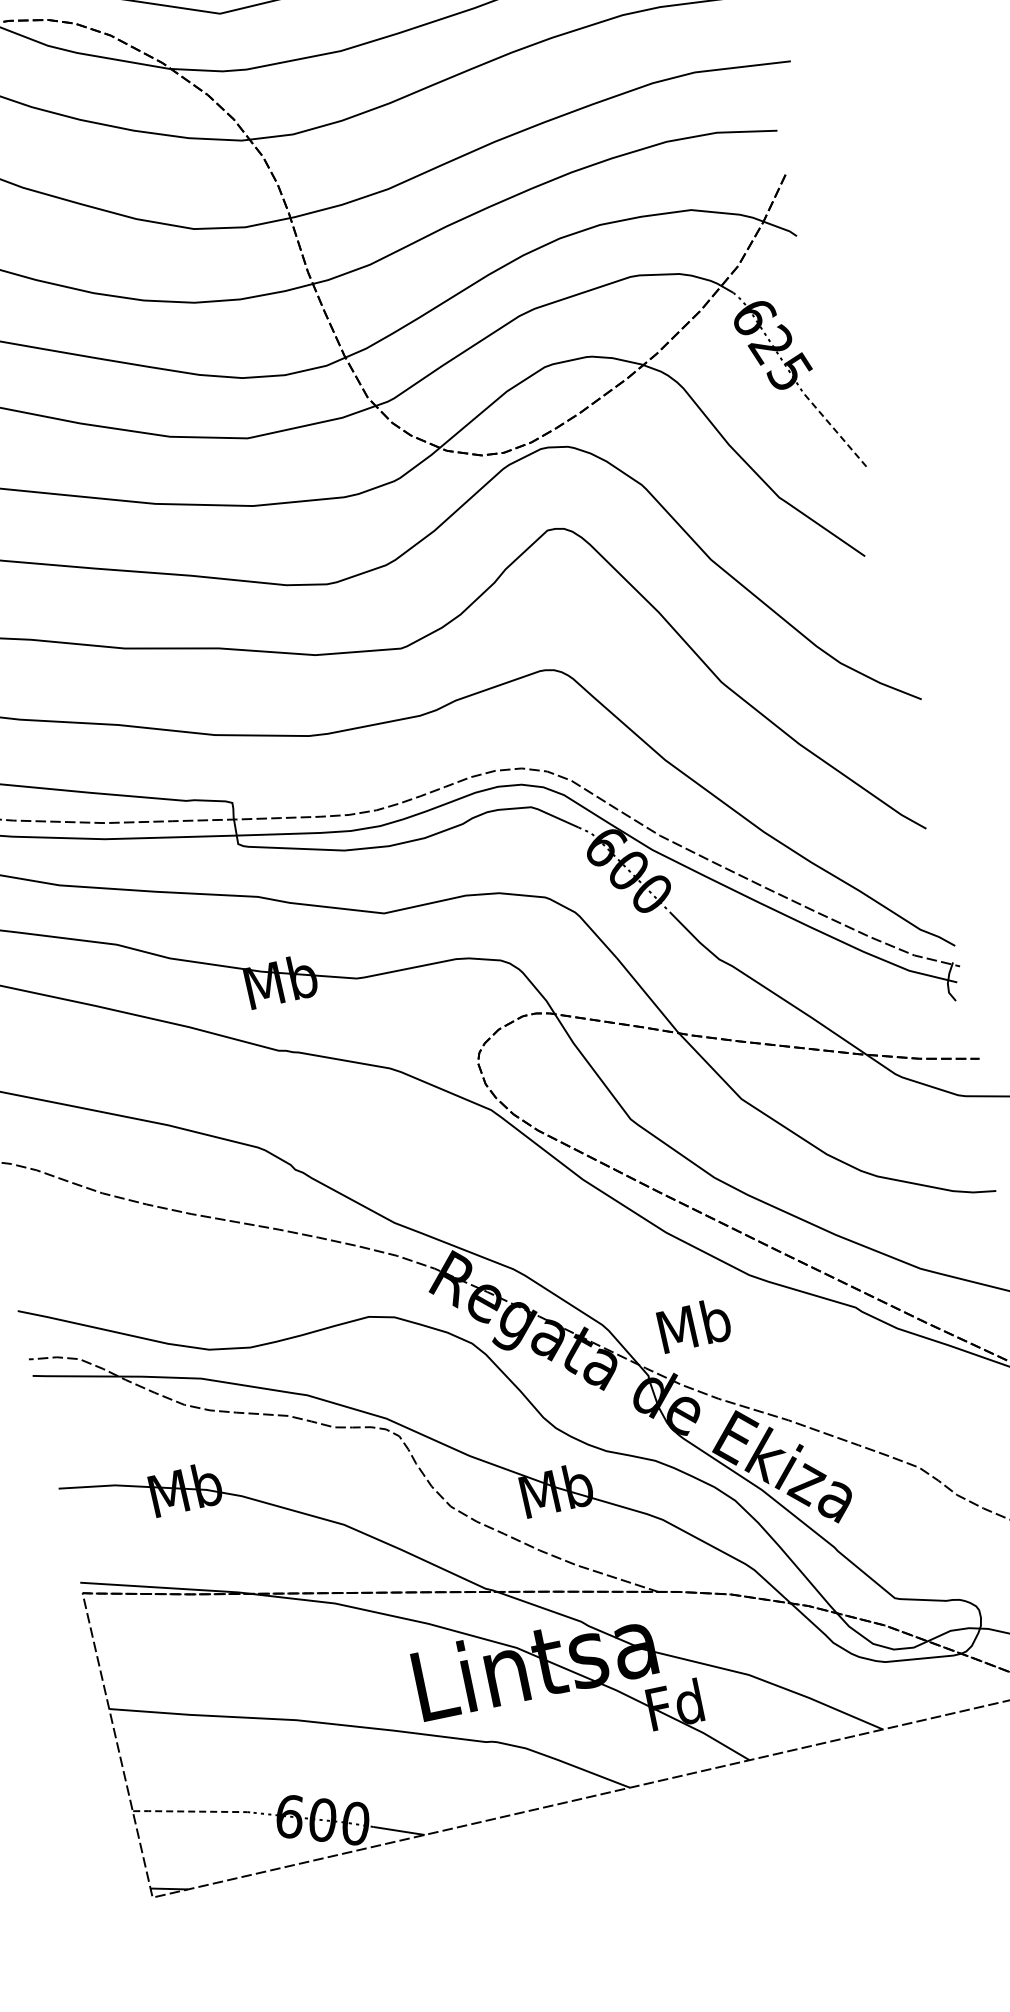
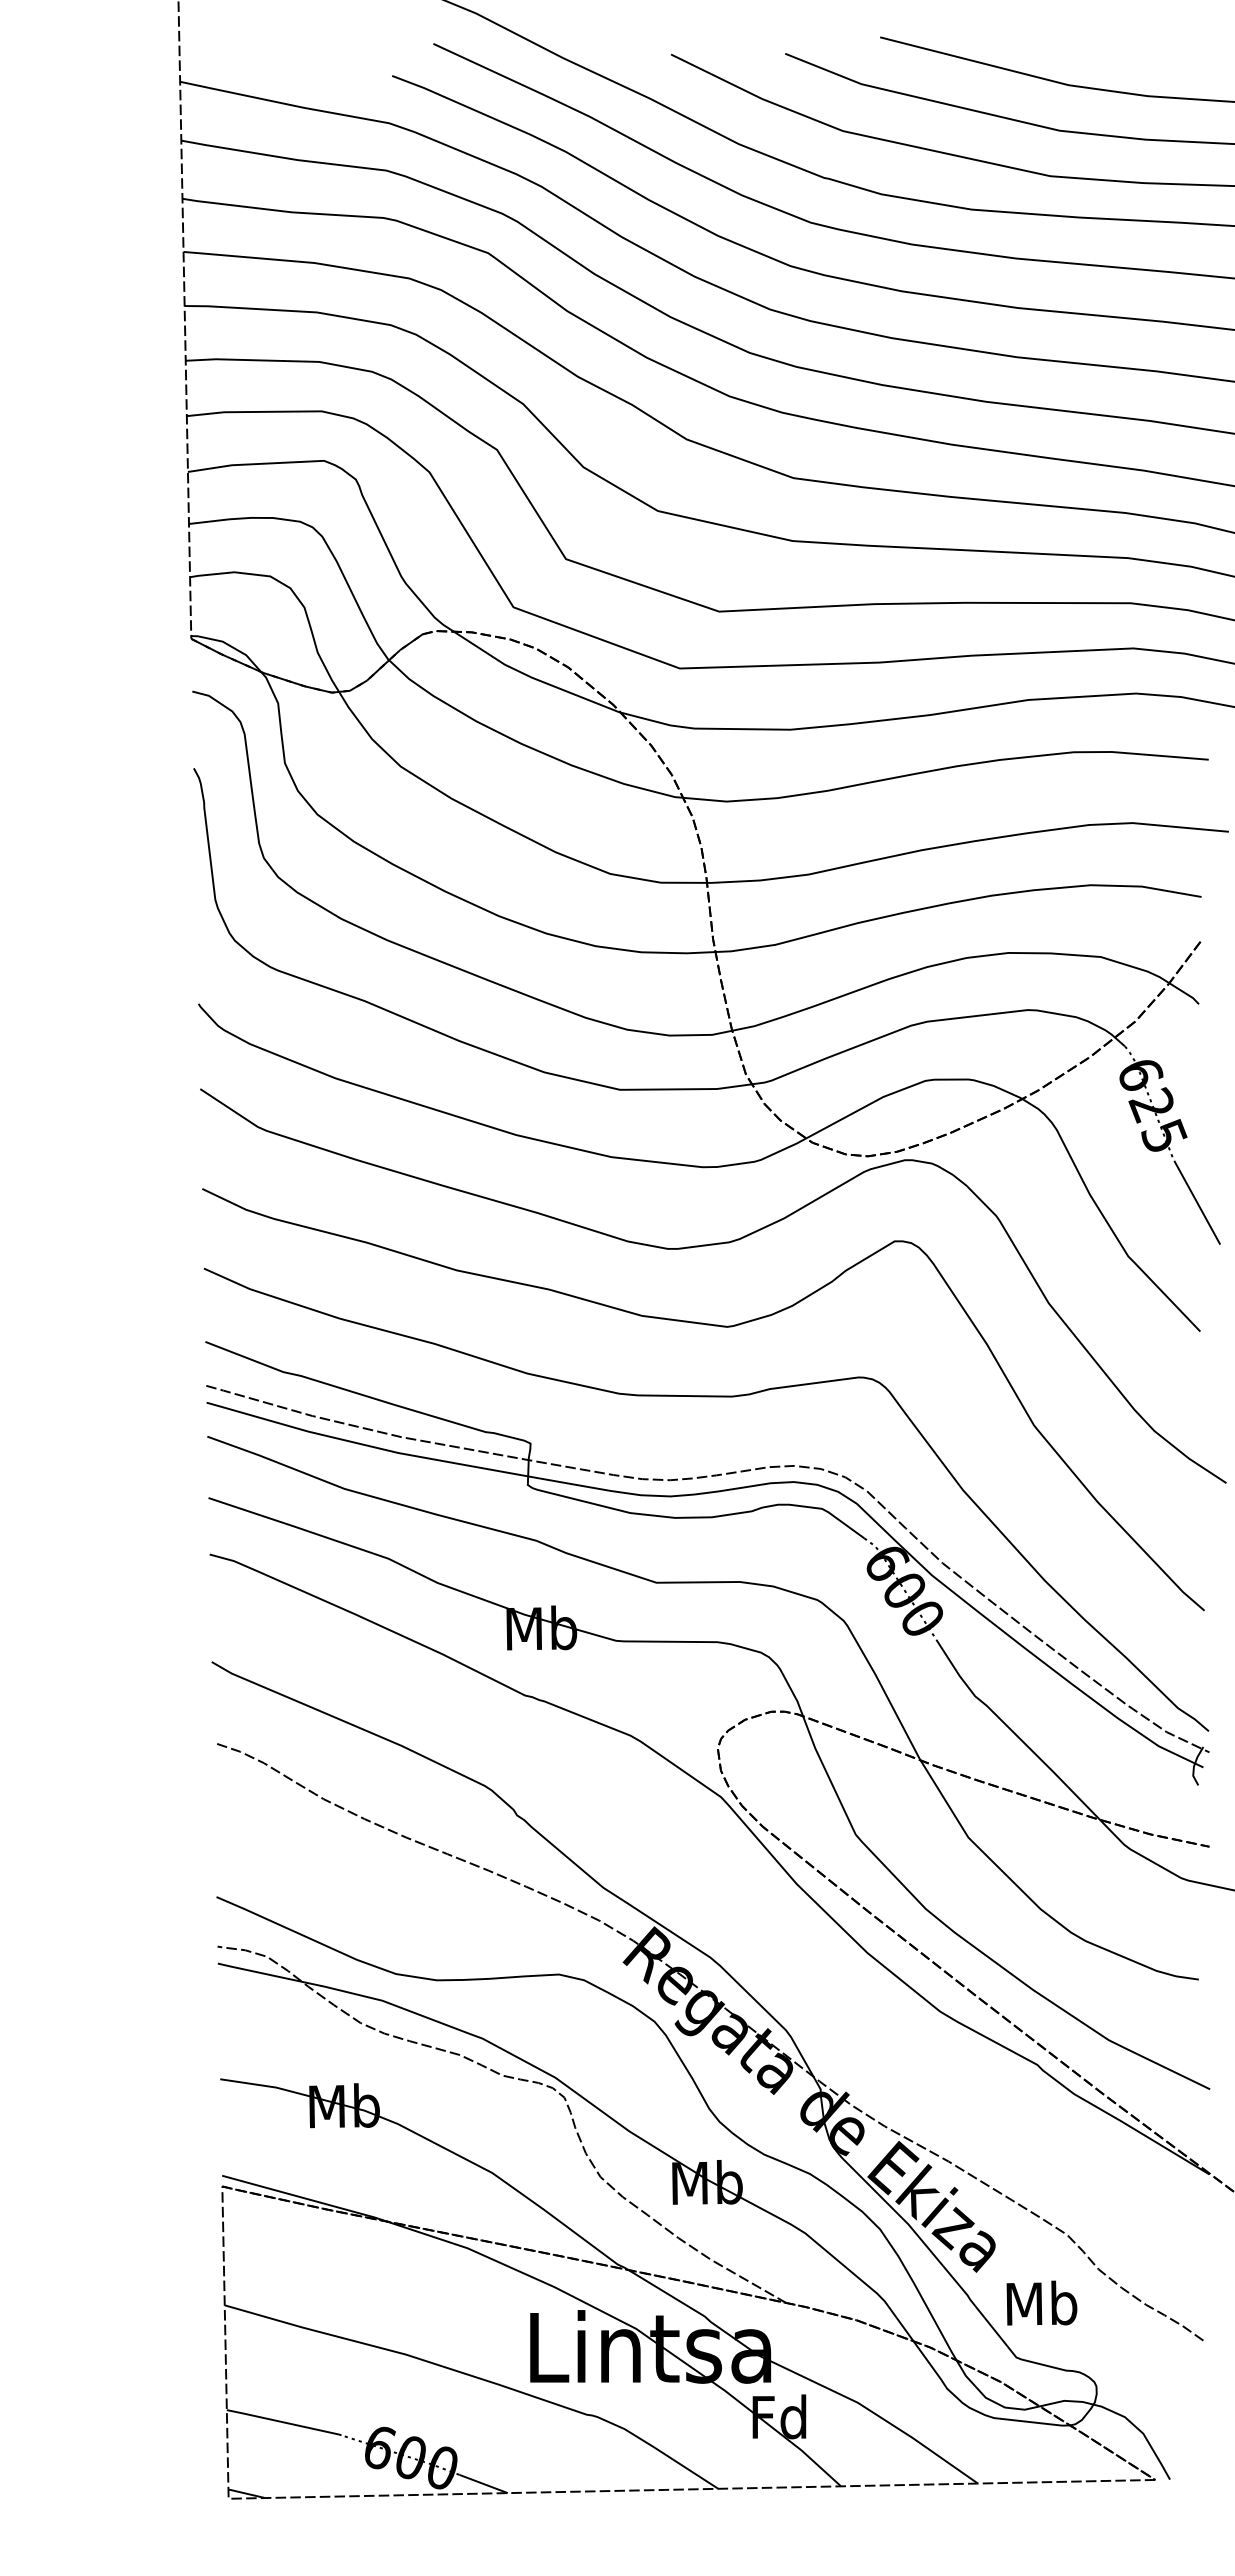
line: (835, 430) -> (1197, 1202), dashed -> solid
text: (693, 1324) -> (1041, 2302), moved
line: (190, 1811) -> (283, 2422), dashed -> solid

